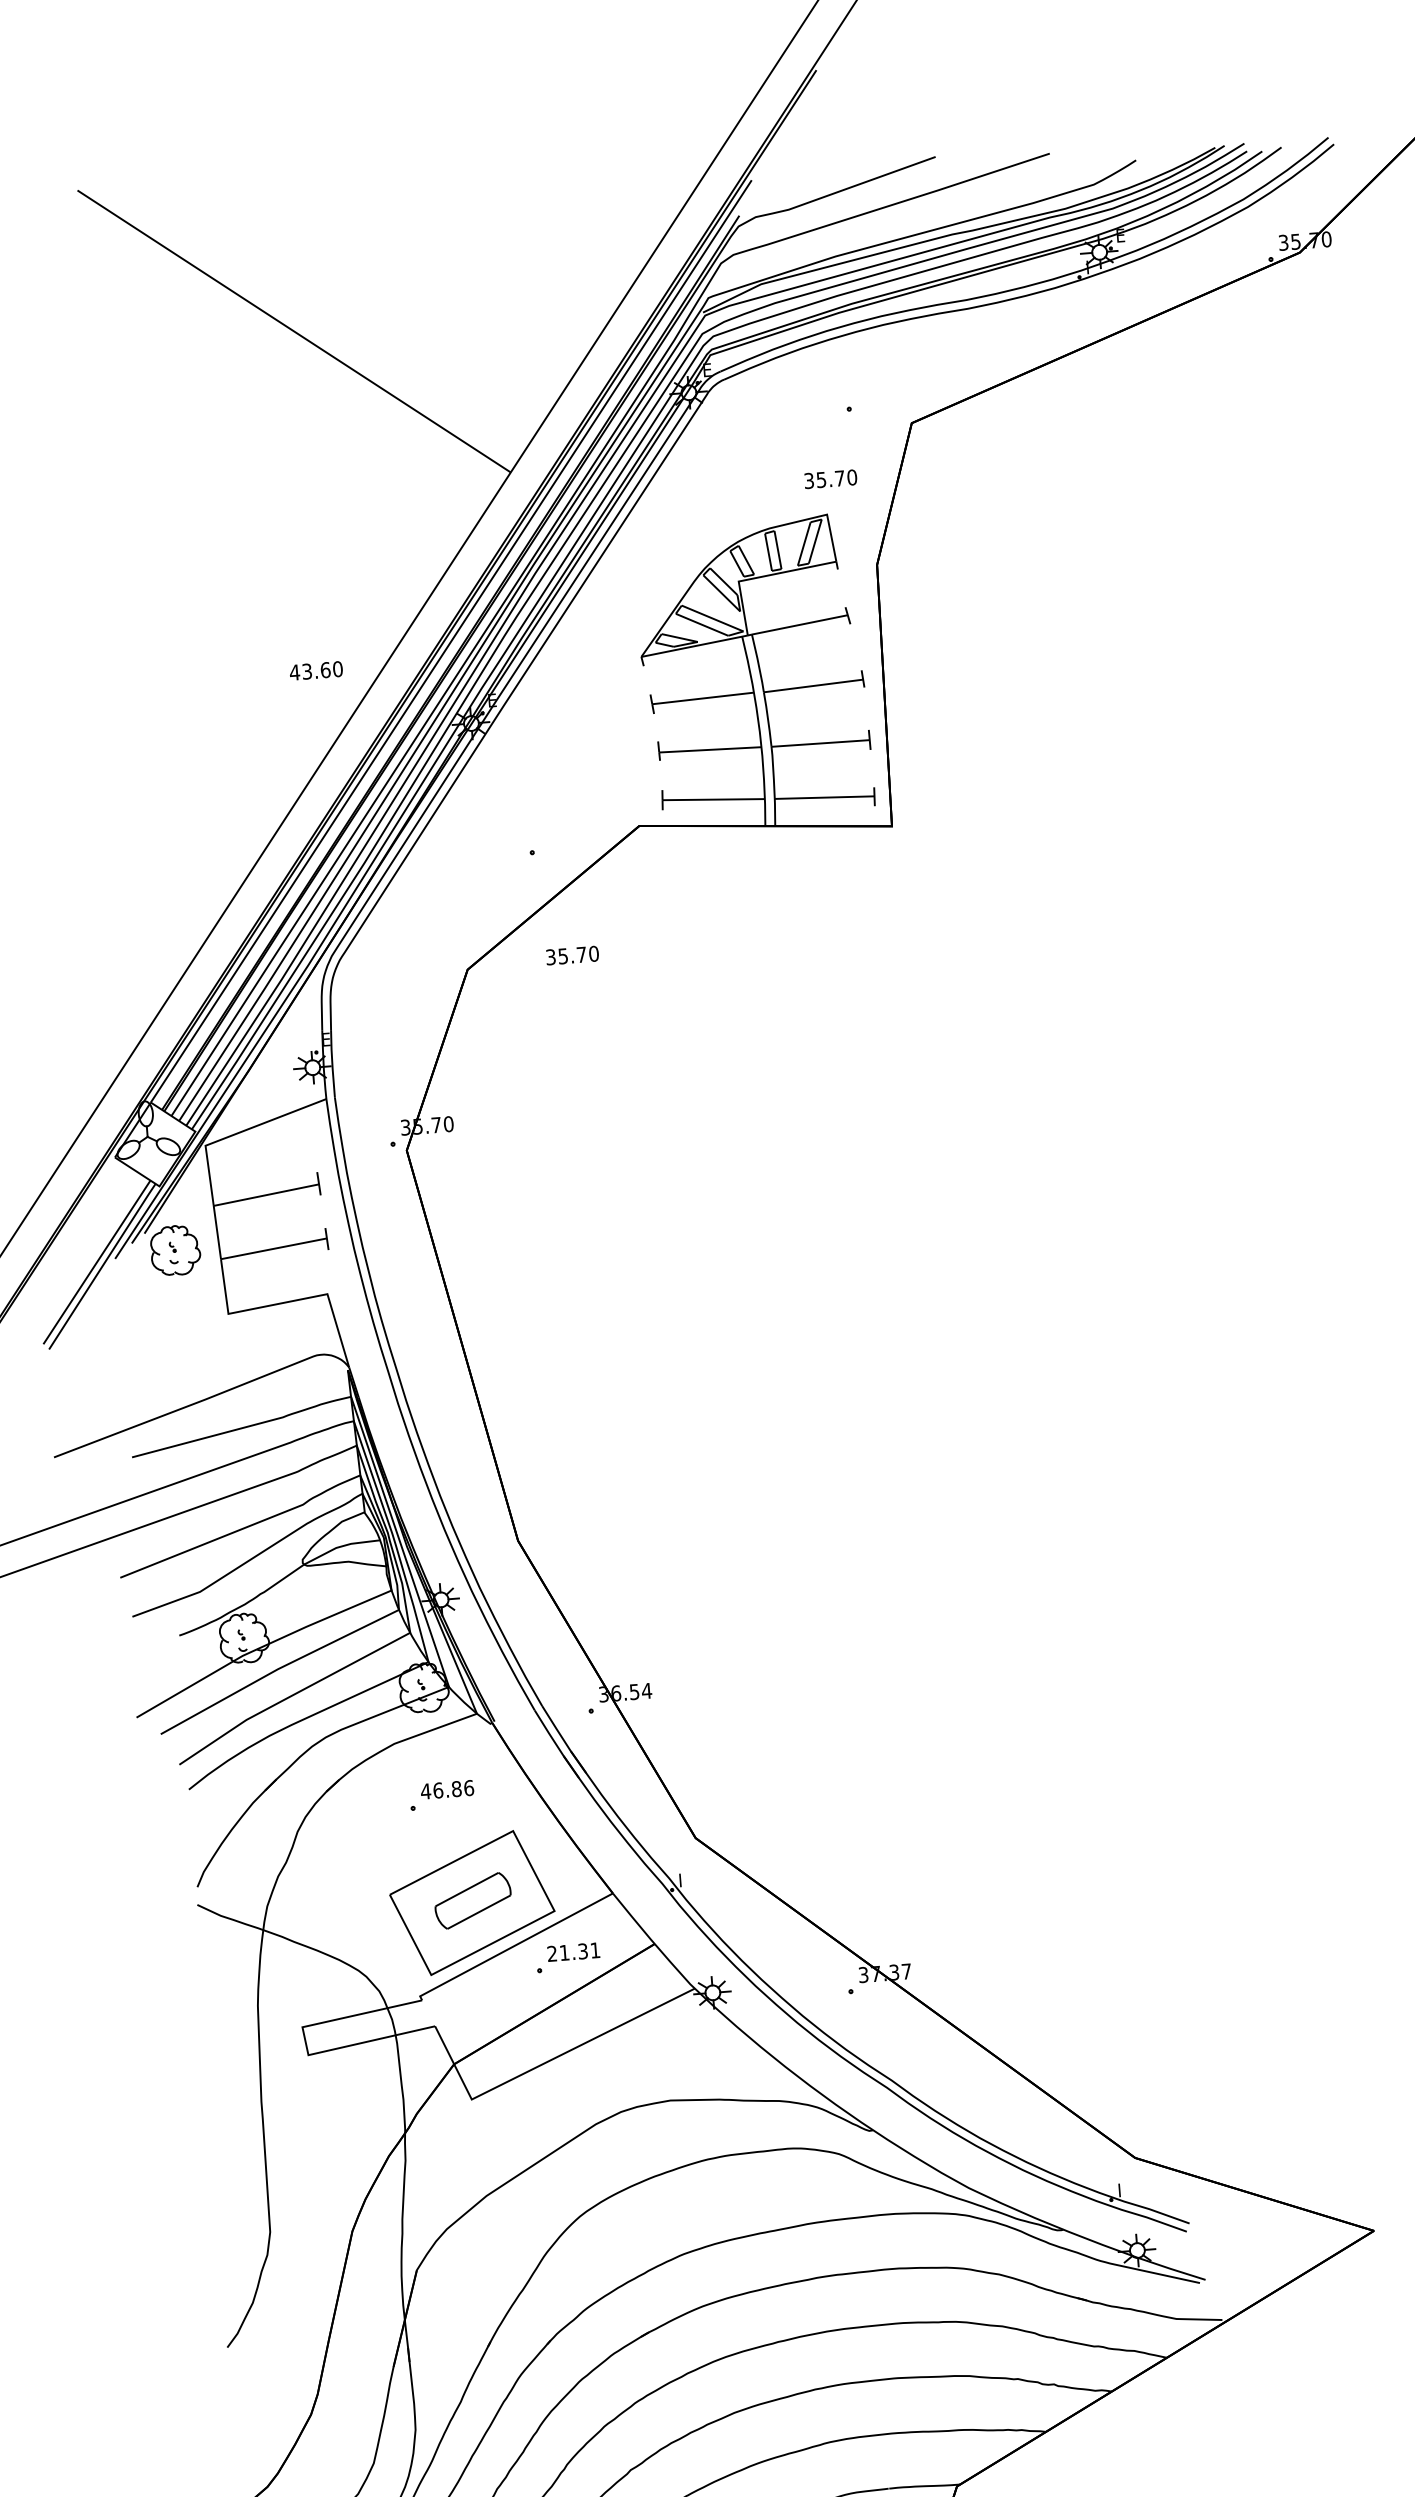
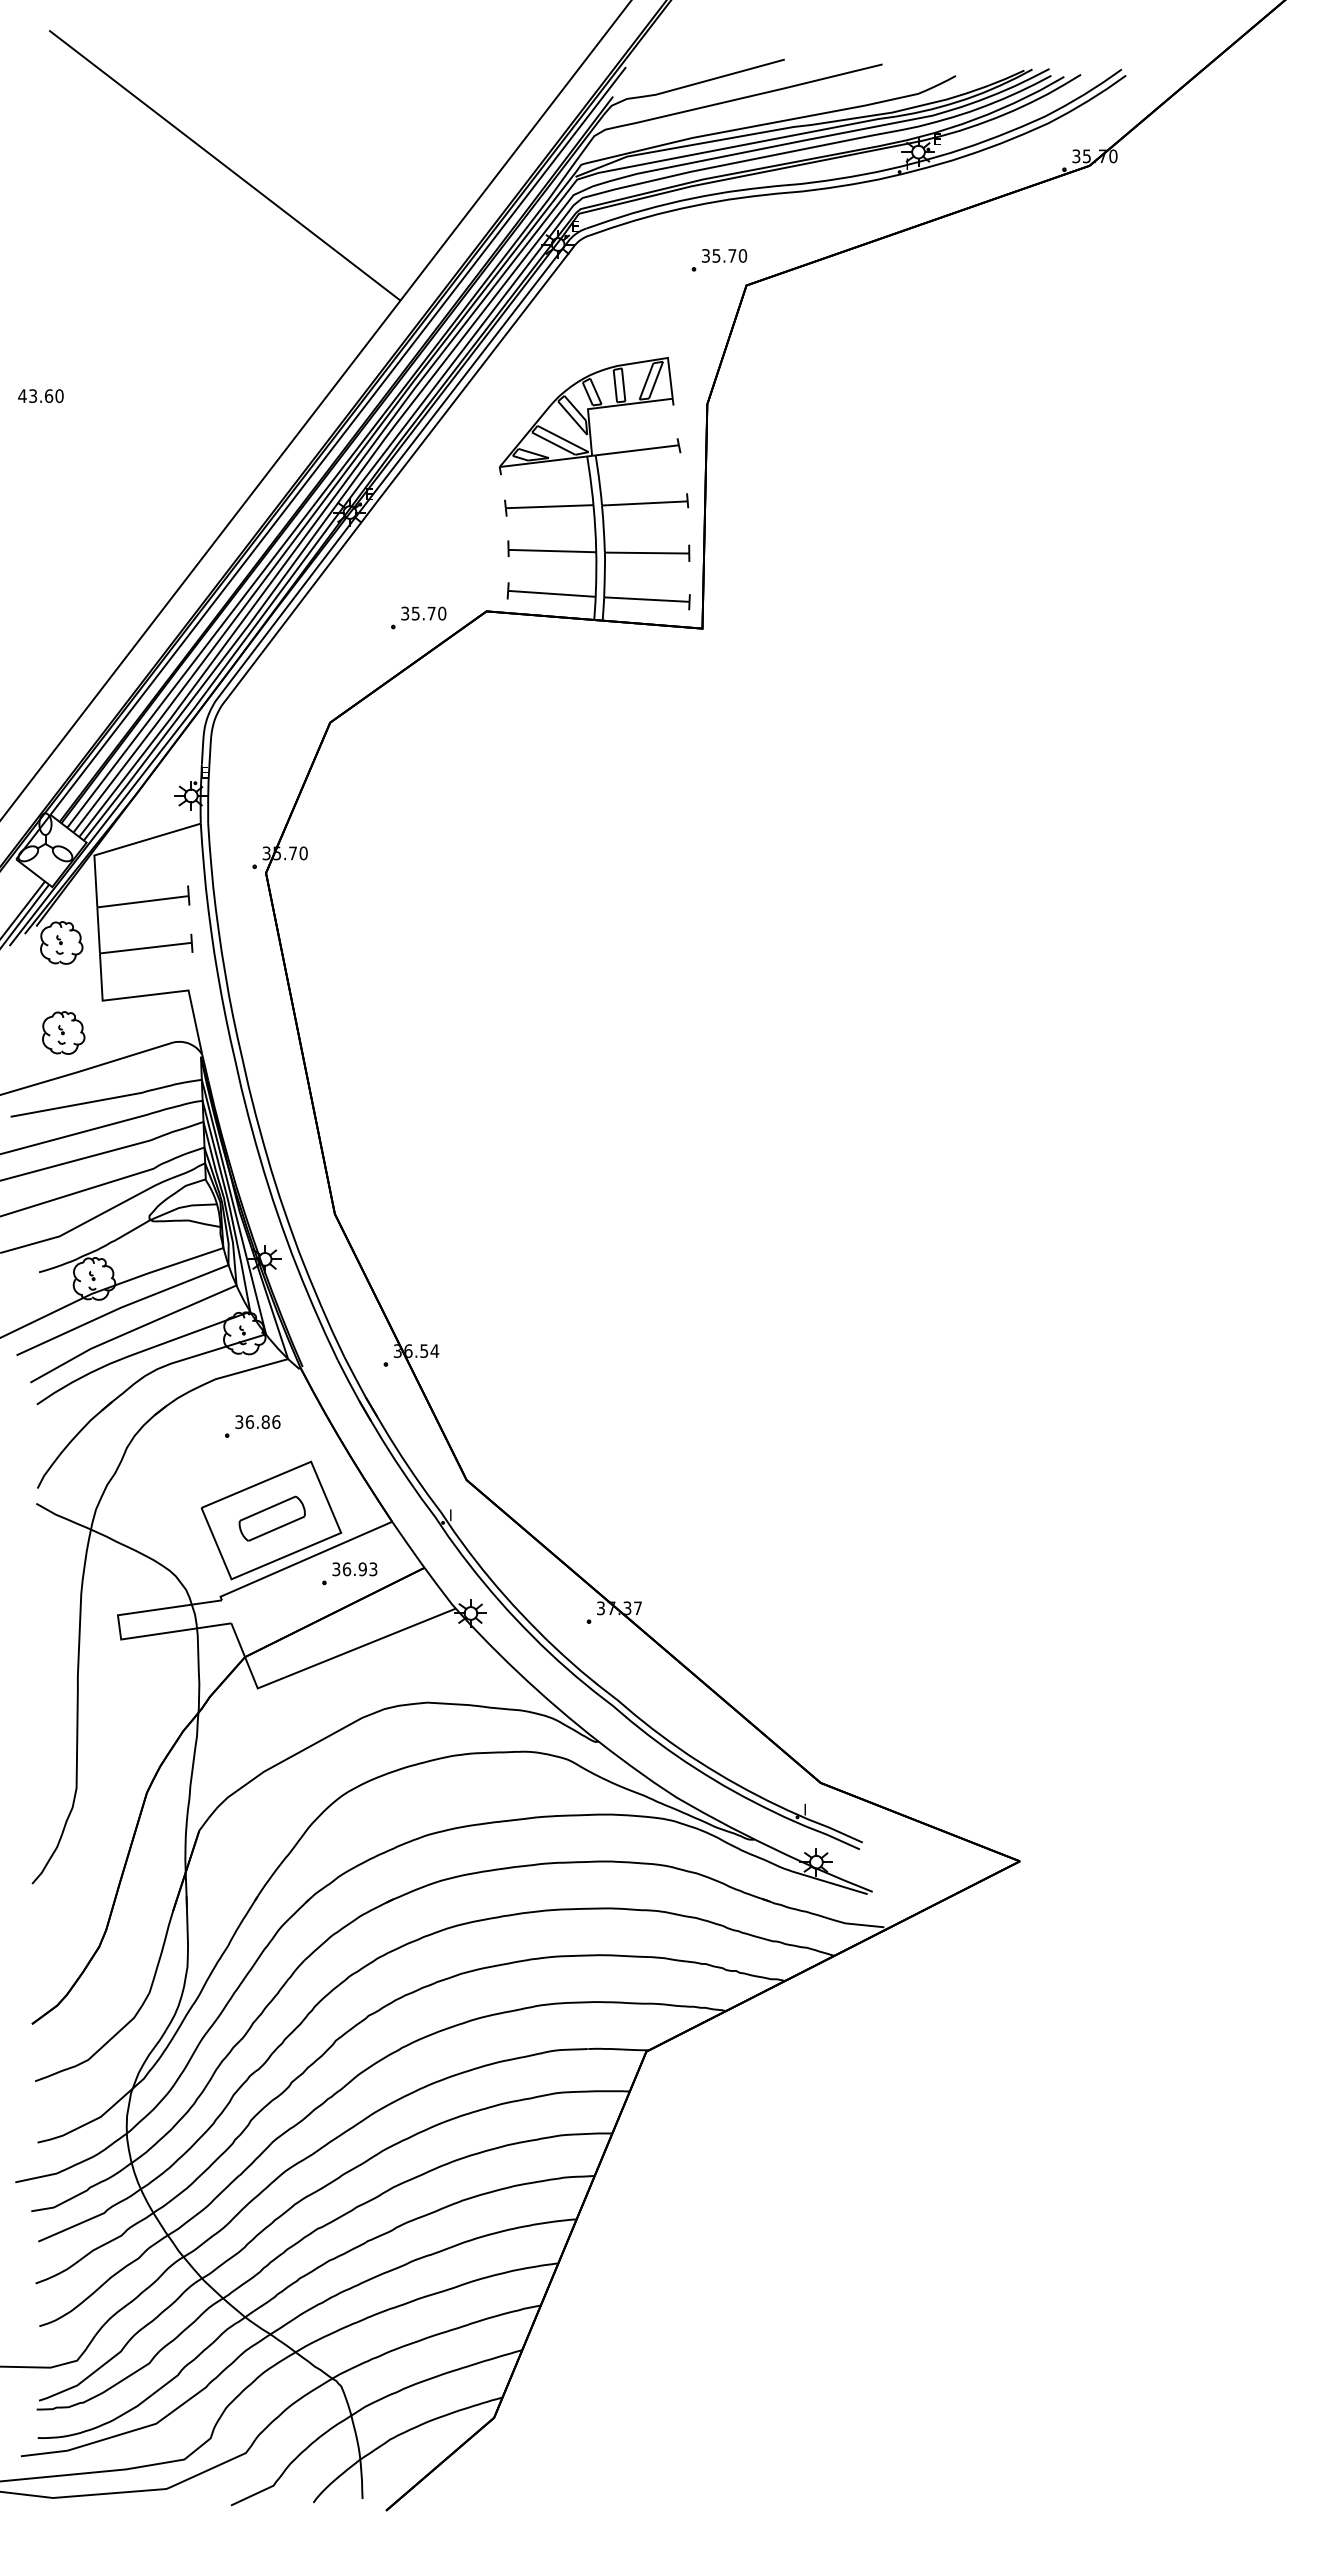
text: (830, 478) -> (724, 255), moved
text: (315, 671) -> (40, 396), moved
text: (572, 955) -> (423, 613), moved
part: (185, 1354) -> (63, 1032), added
text: (425, 1792) -> (238, 1422), 46.86 -> 36.86
text: (573, 1952) -> (354, 1569), 21.31 -> 36.93

